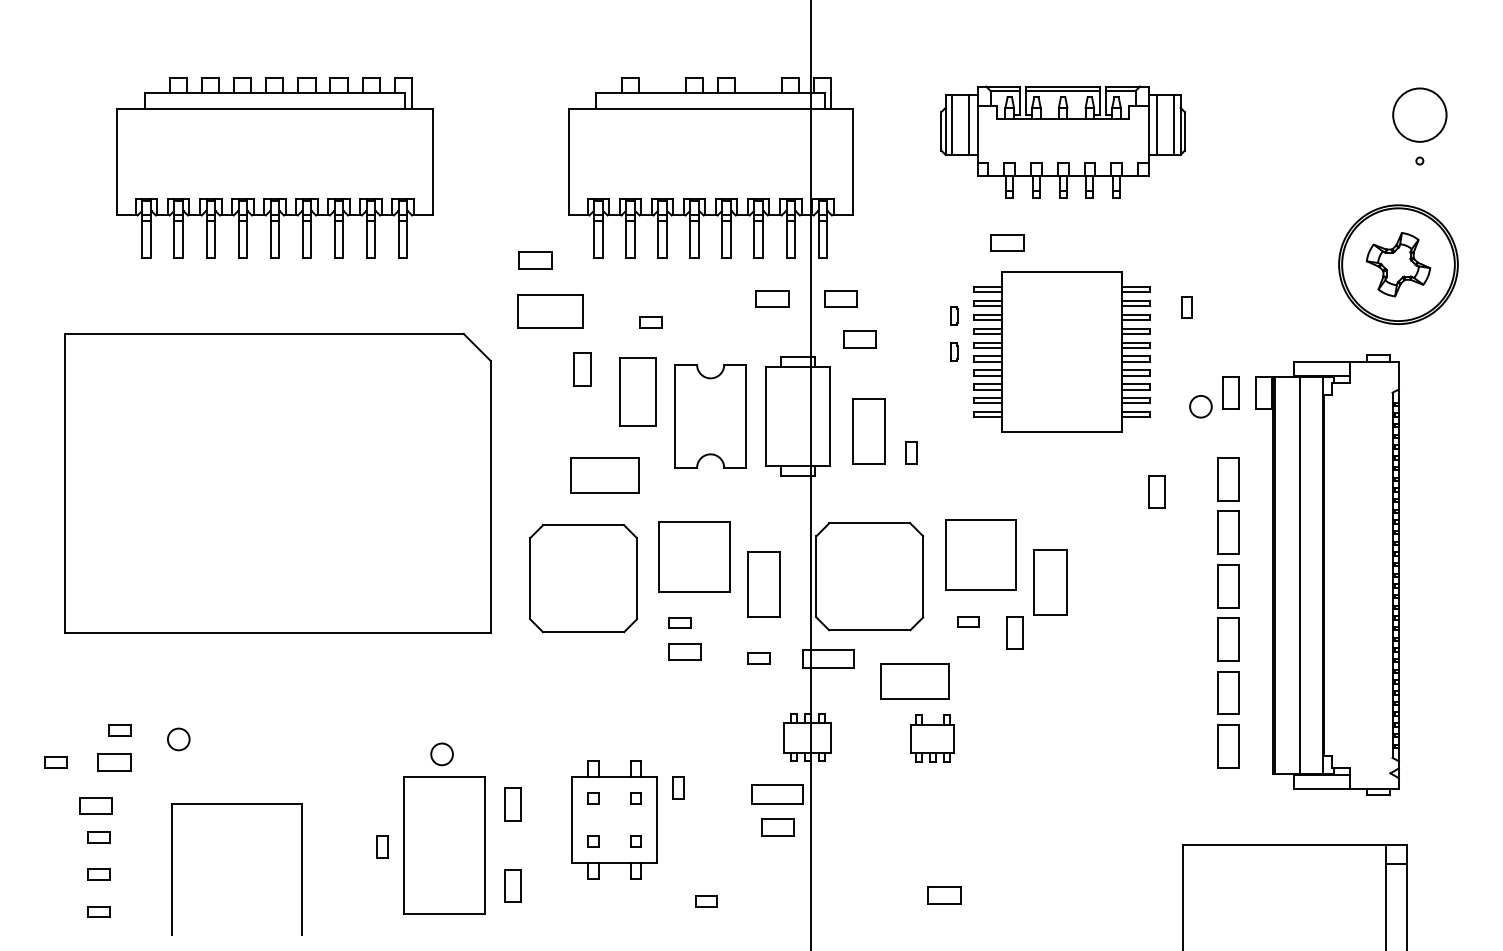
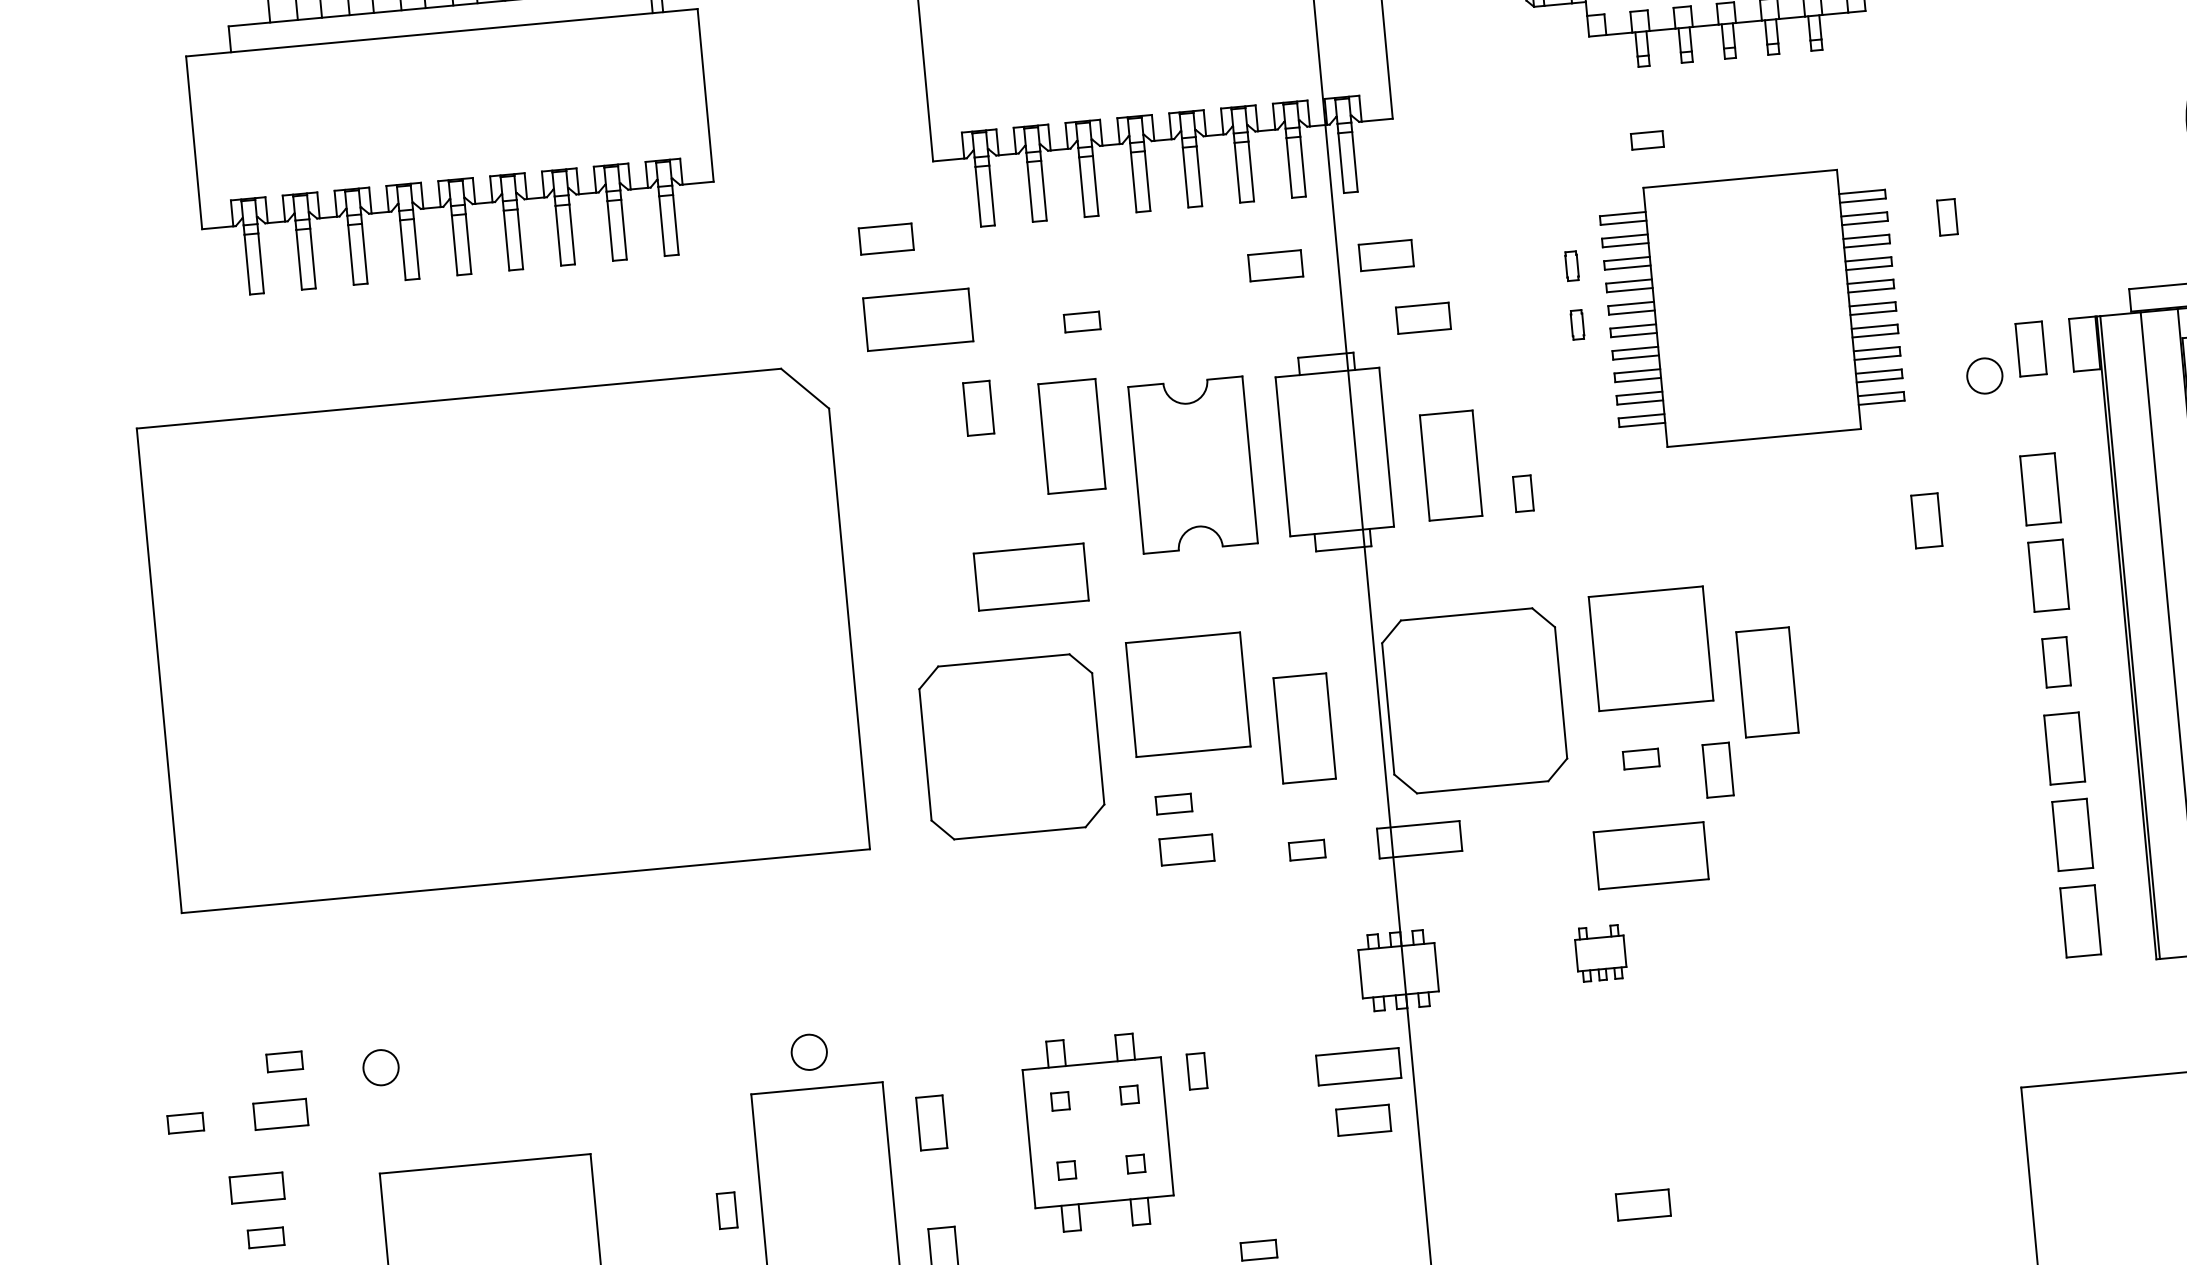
part: (1007, 242) -> (1647, 139), size x0.6
part: (1228, 586) -> (2056, 662), size x0.7
part: (914, 681) -> (1650, 855), moved
part: (932, 738) -> (1600, 953), size x0.7

